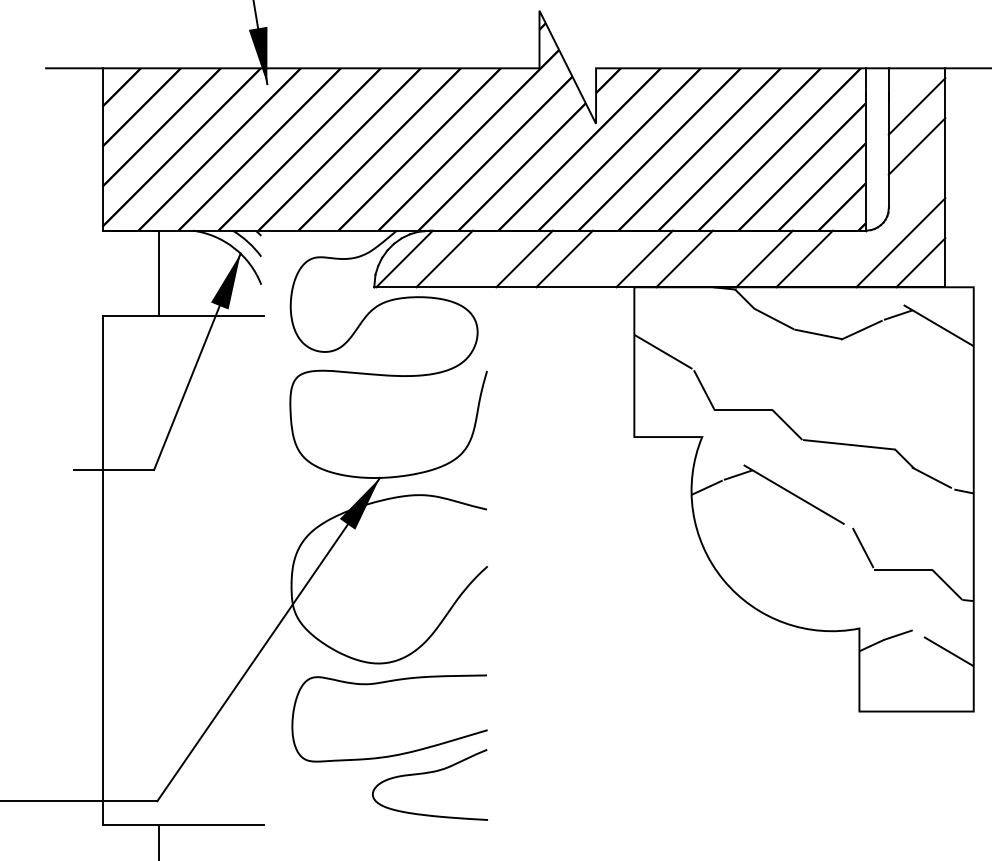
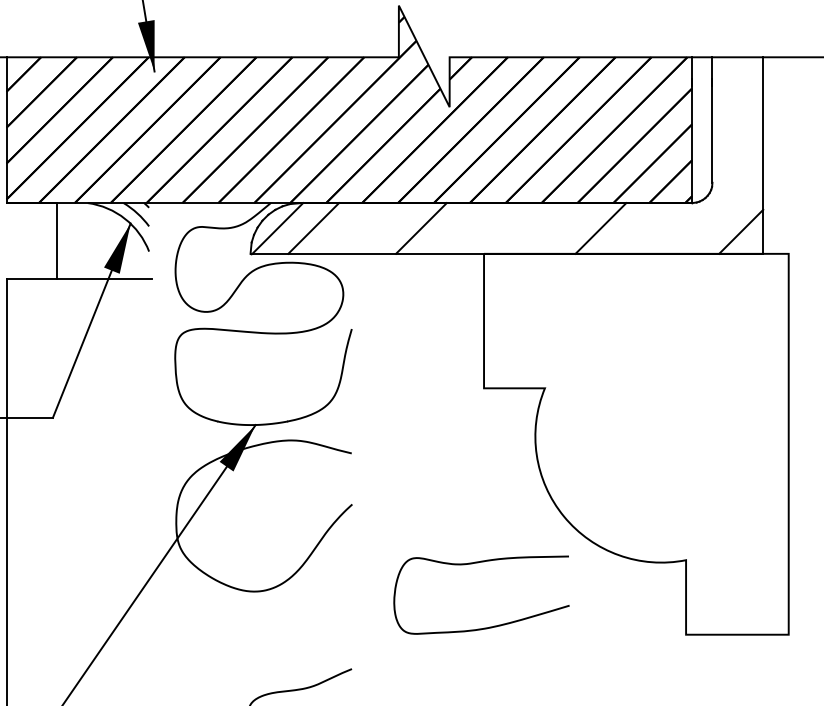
line: (916, 106) -> (737, 91), removed
line: (916, 146) -> (737, 127), removed
line: (900, 242) -> (722, 213), removed
line: (524, 258) -> (385, 228), removed
line: (644, 258) -> (493, 228), removed
line: (684, 258) -> (529, 228), removed
line: (804, 258) -> (636, 228), removed
hatch: (803, 476) -> (635, 423), removed
curve: (383, 683) -> (476, 563), moved

